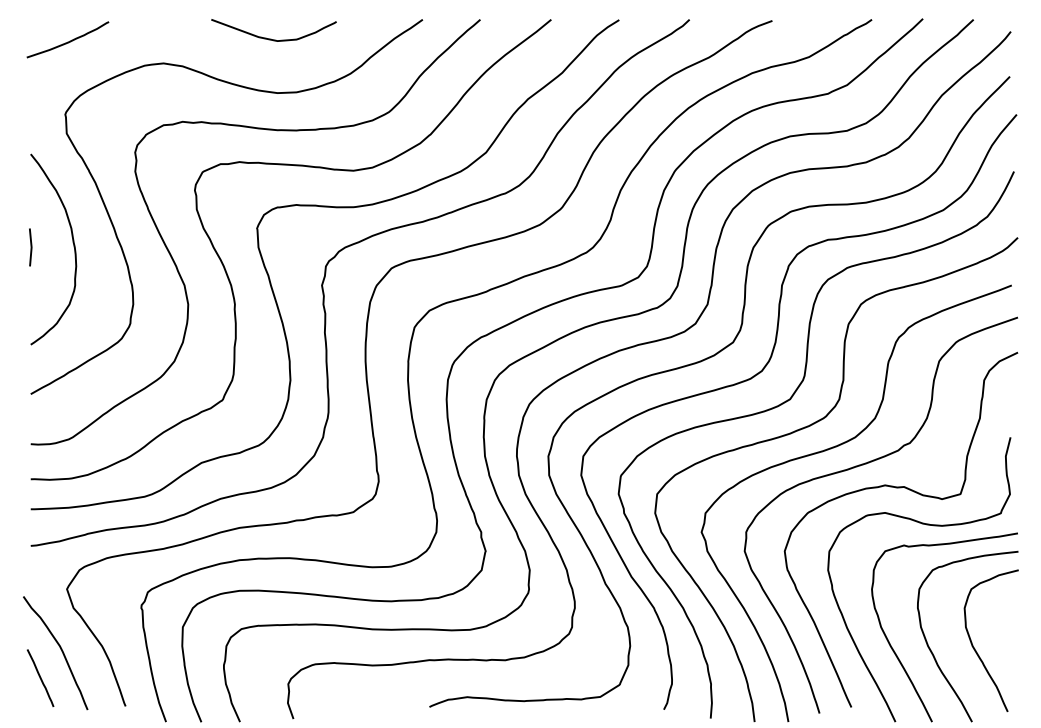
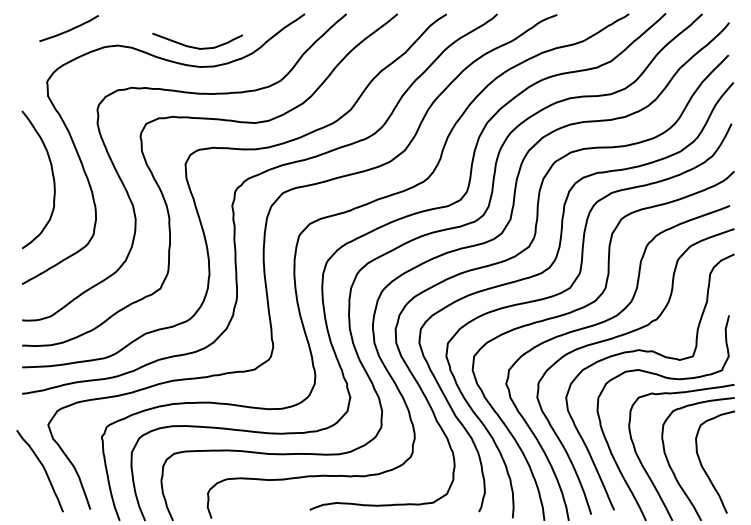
curve: (271, 38) -> (195, 47), moved
curve: (67, 41) -> (68, 29), moved
line: (30, 247) -> (21, 178), removed
line: (40, 677) -> (29, 488), removed

